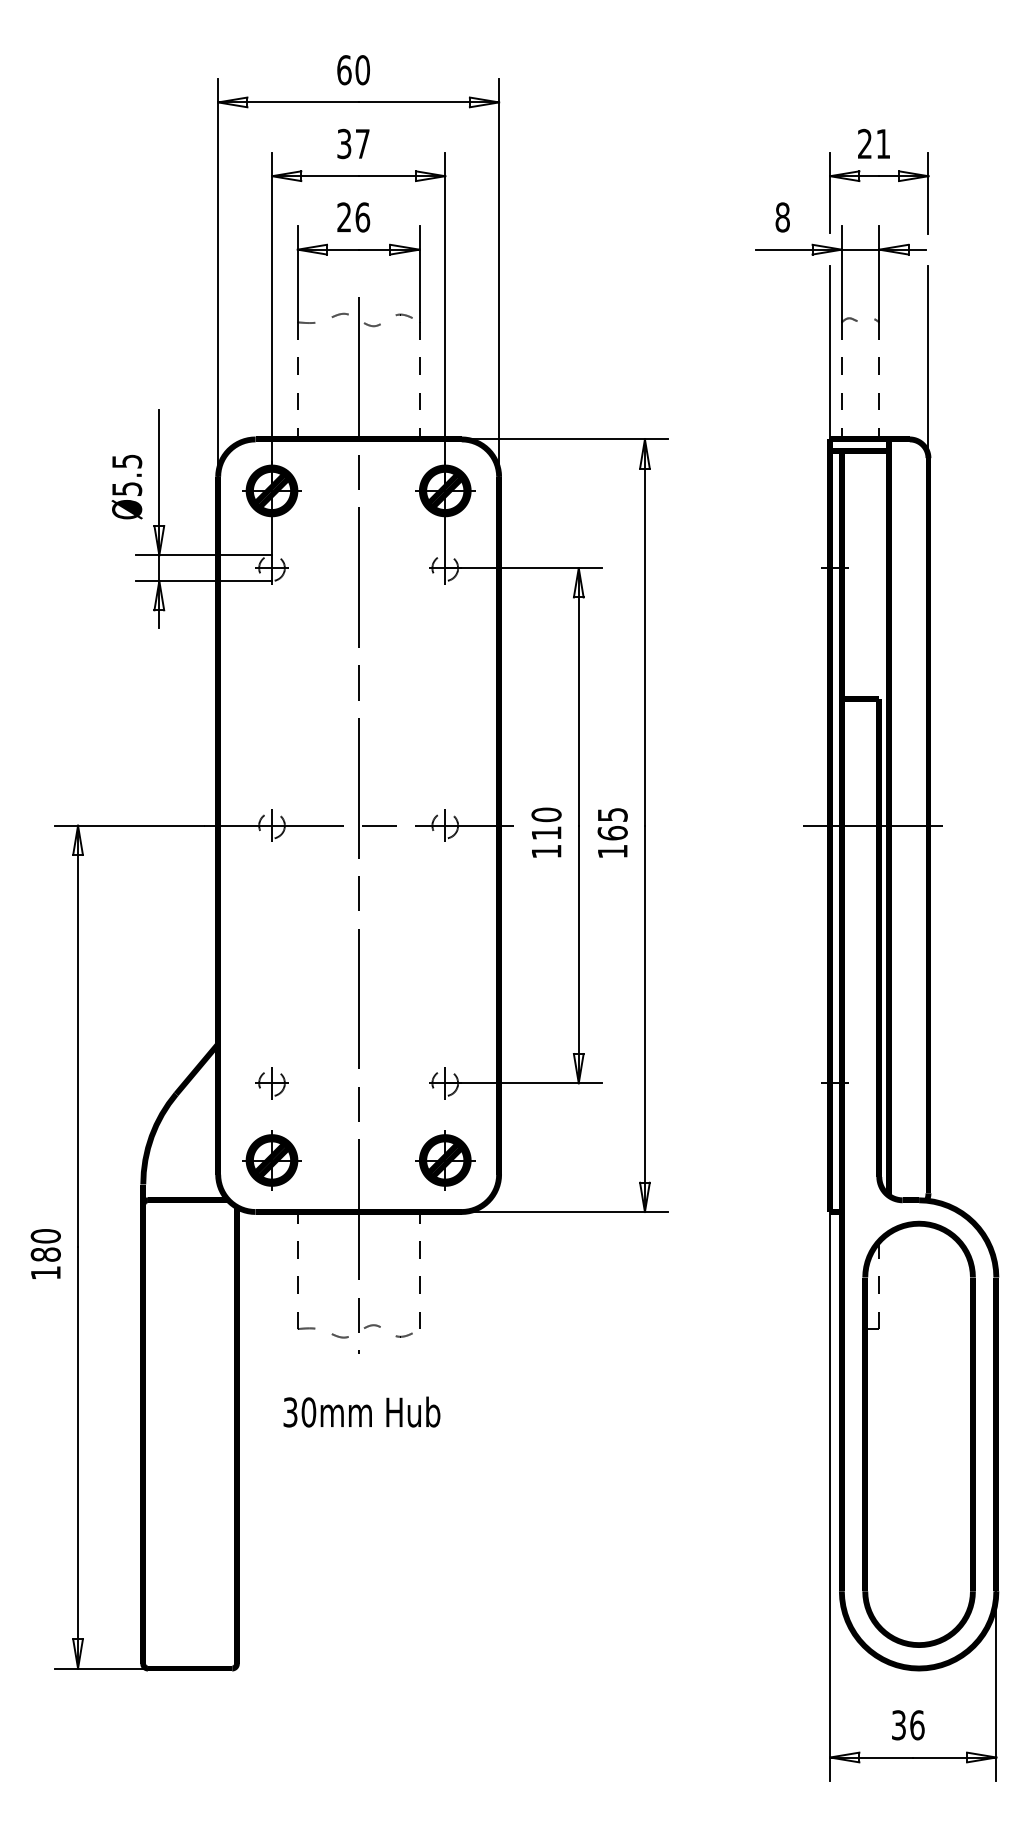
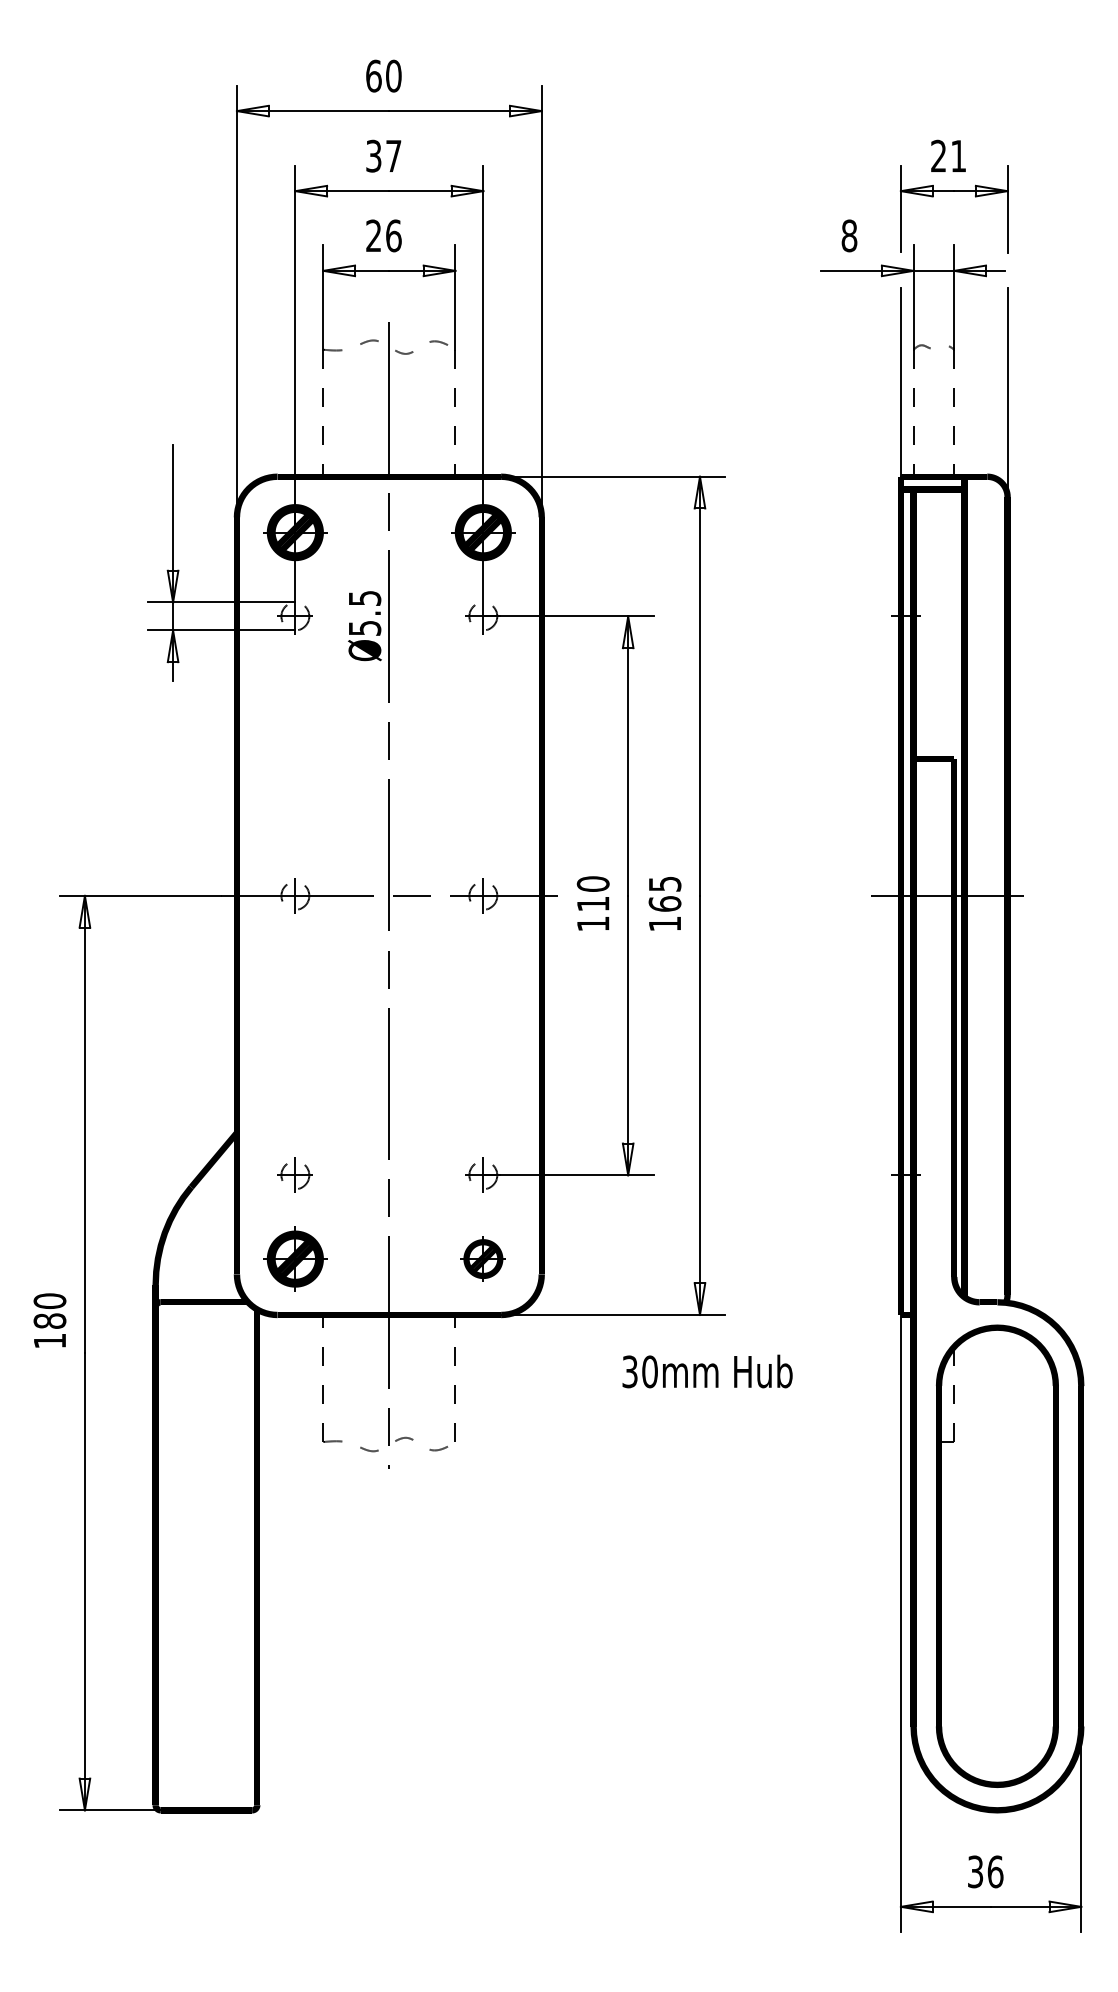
text: (126, 487) -> (364, 626), moved
part: (445, 1160) -> (483, 1259), size x0.7
text: (45, 1253) -> (49, 1319), moved
text: (361, 1411) -> (707, 1370), moved

